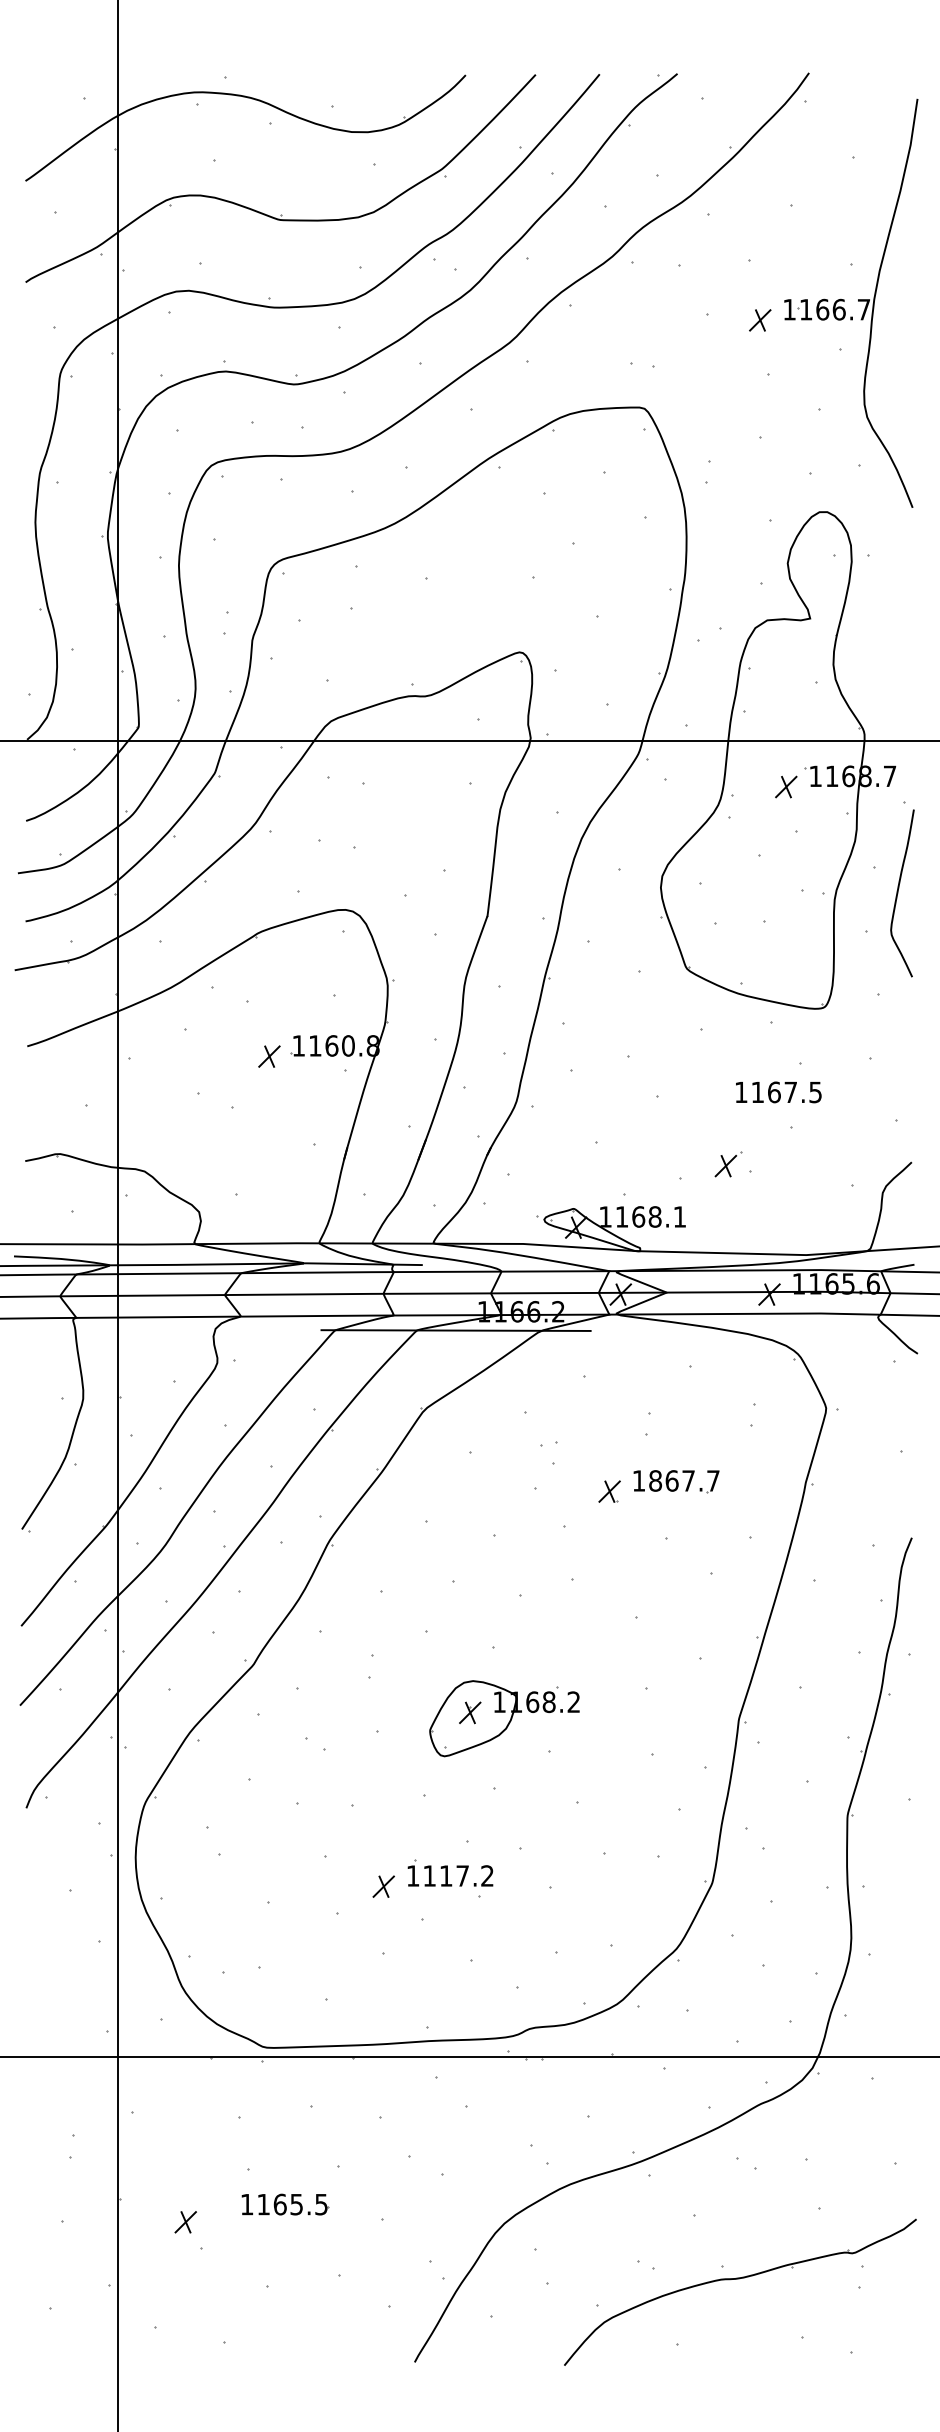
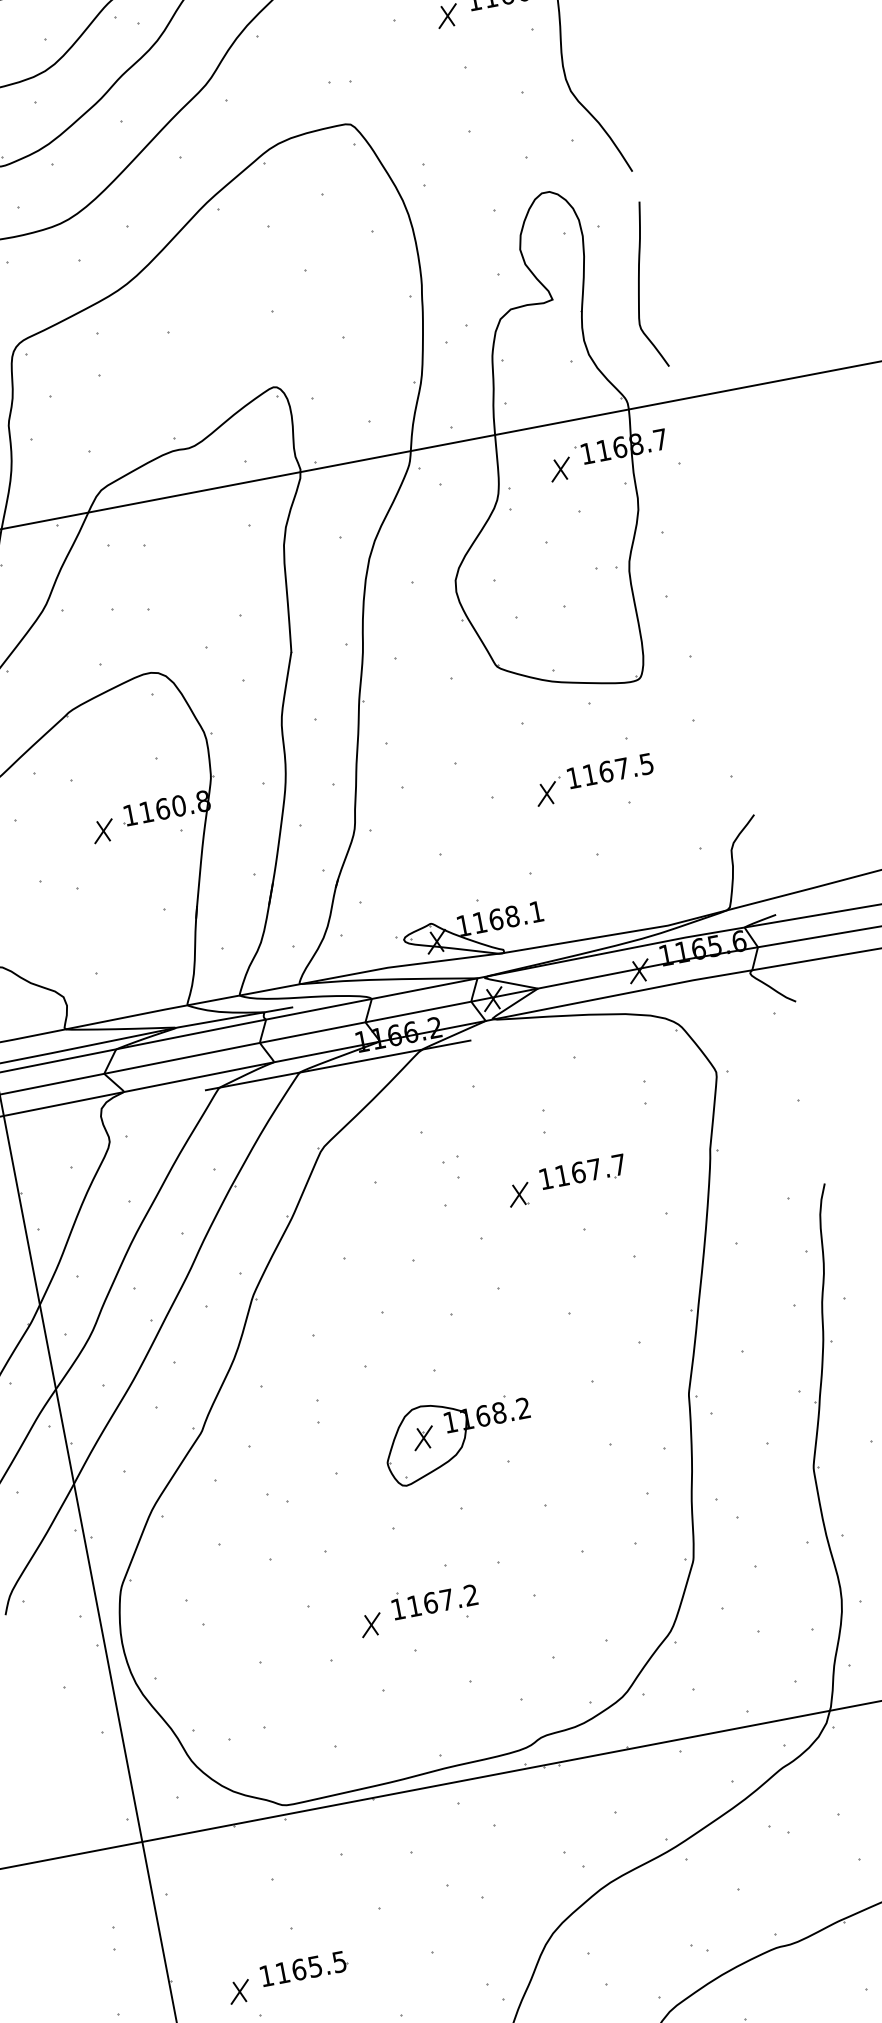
curve: (898, 893) -> (640, 286), moved
part: (728, 1164) -> (549, 791), moved
text: (655, 1480) -> (562, 1175), 1867.7 -> 1167.7
text: (445, 1875) -> (429, 1602), 1117.2 -> 1167.2
part: (285, 2204) -> (304, 1968), moved

